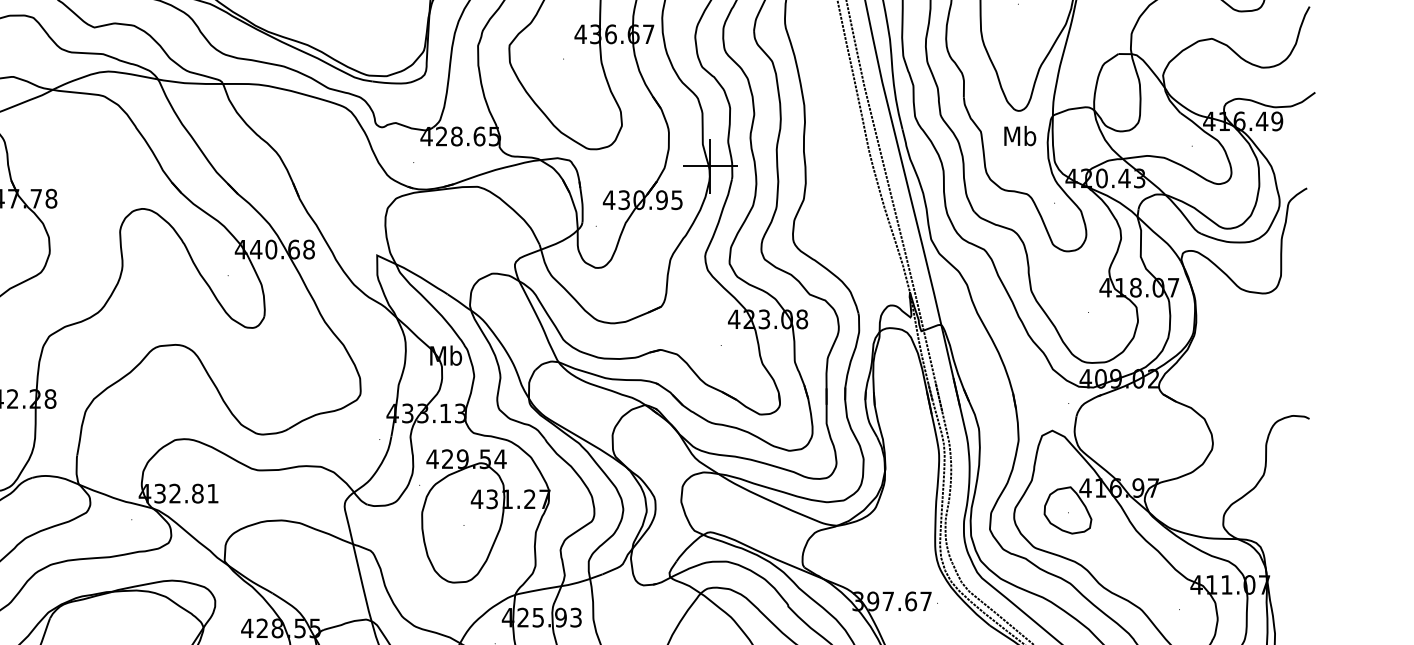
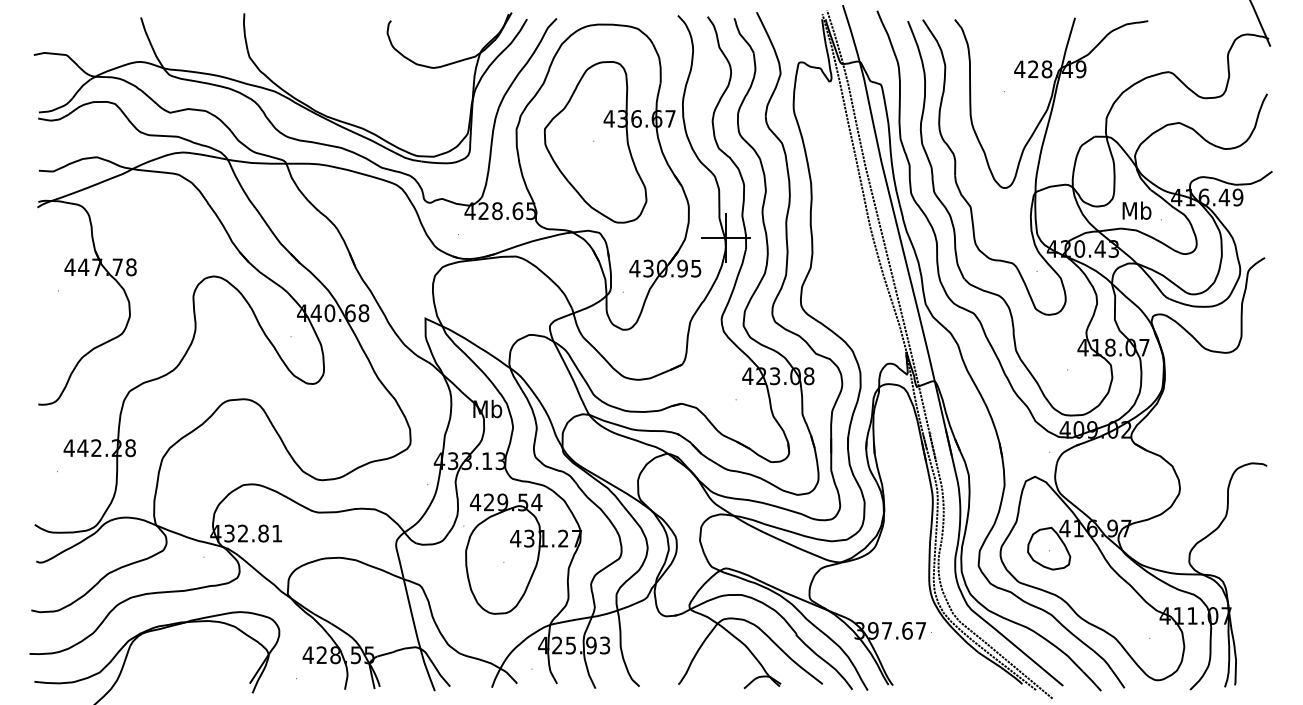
text: (1019, 135) -> (1136, 210), moved

